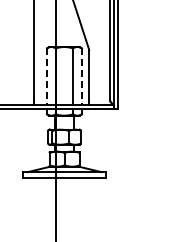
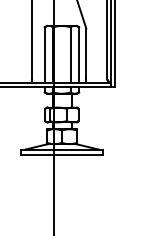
line: (47, 77) -> (45, 56), dashed -> solid
line: (81, 77) -> (78, 56), dashed -> solid

